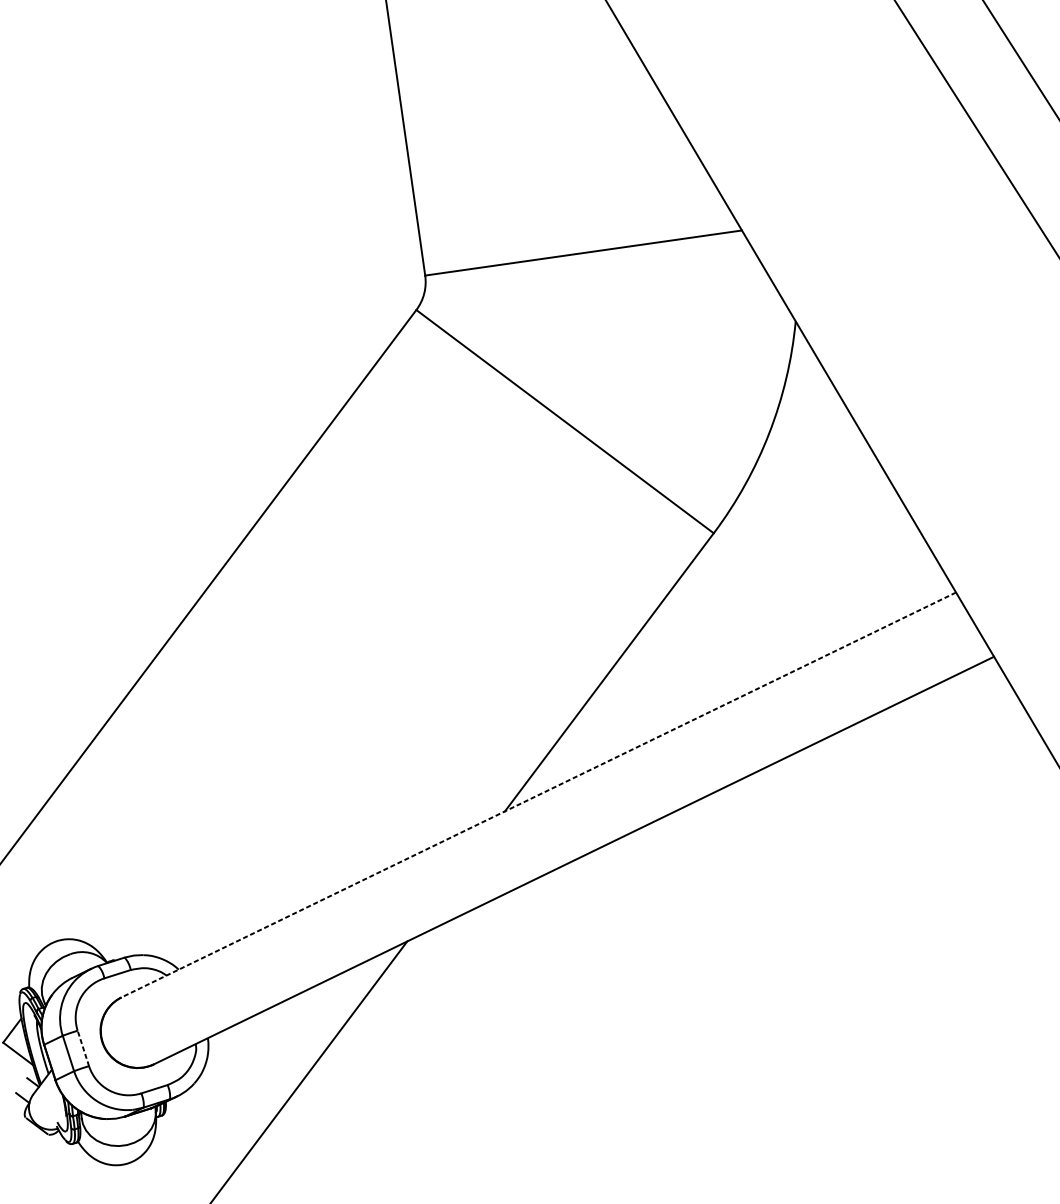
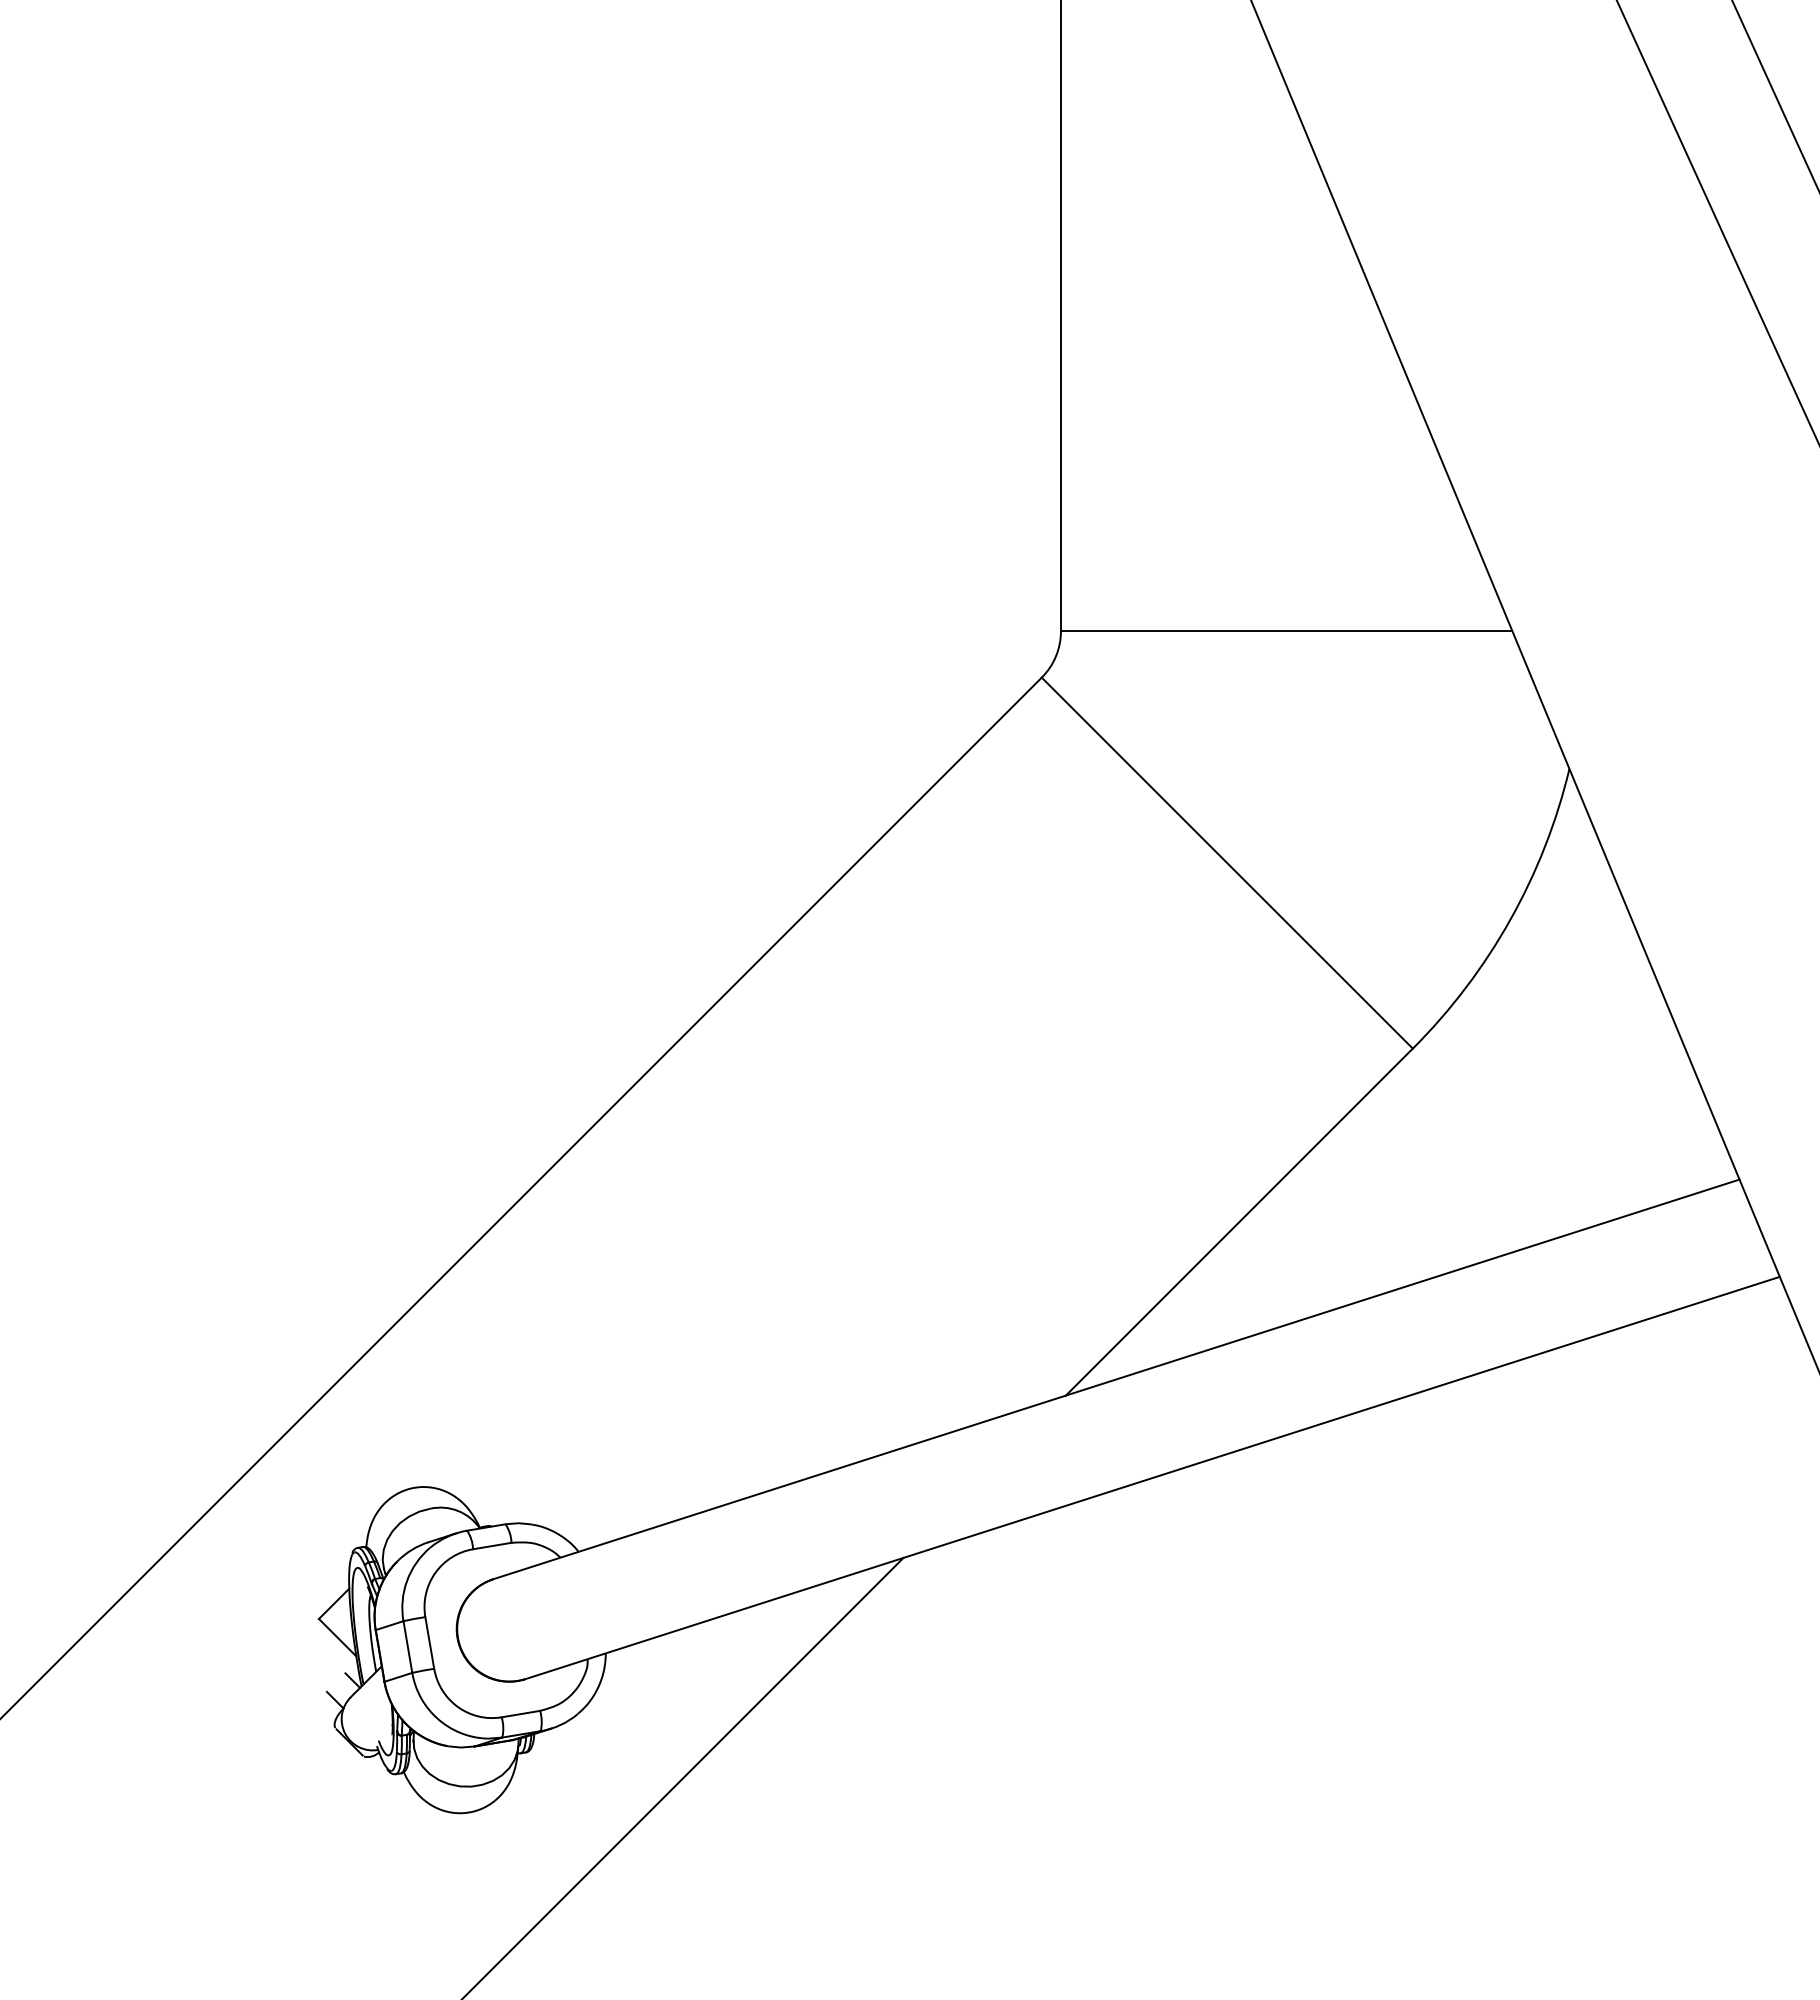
line: (538, 795) -> (1115, 1379), dashed -> solid
line: (83, 1048) -> (429, 1642), dashed -> solid

